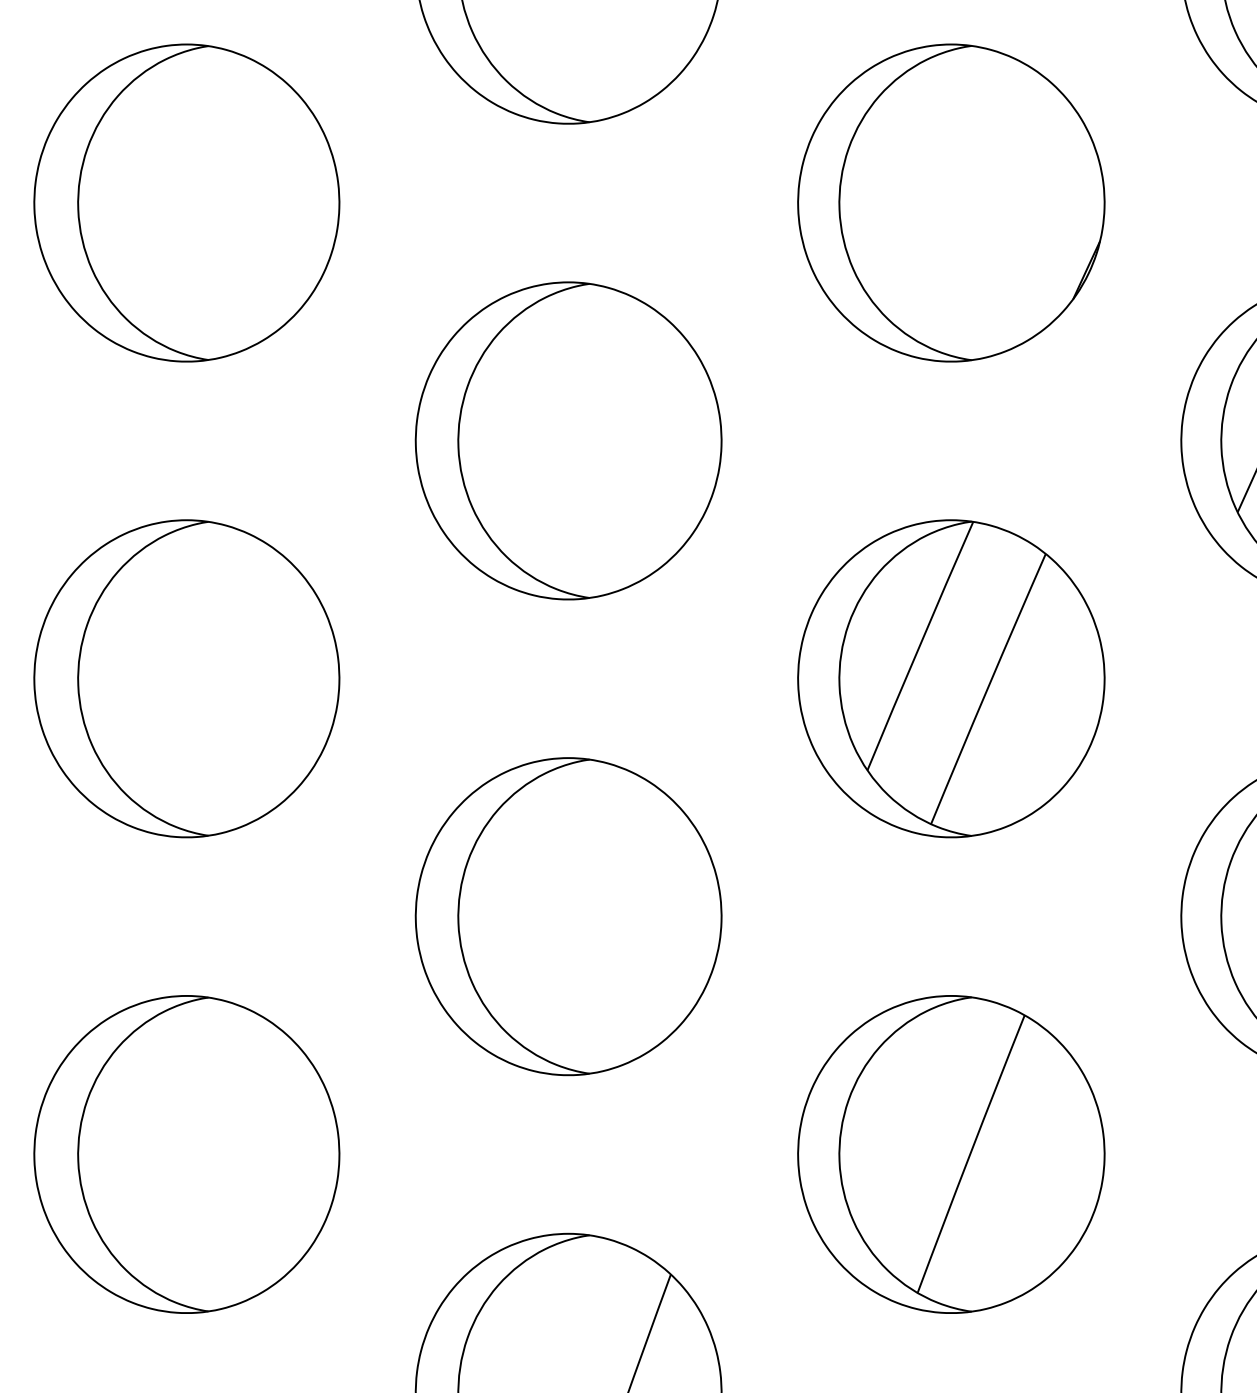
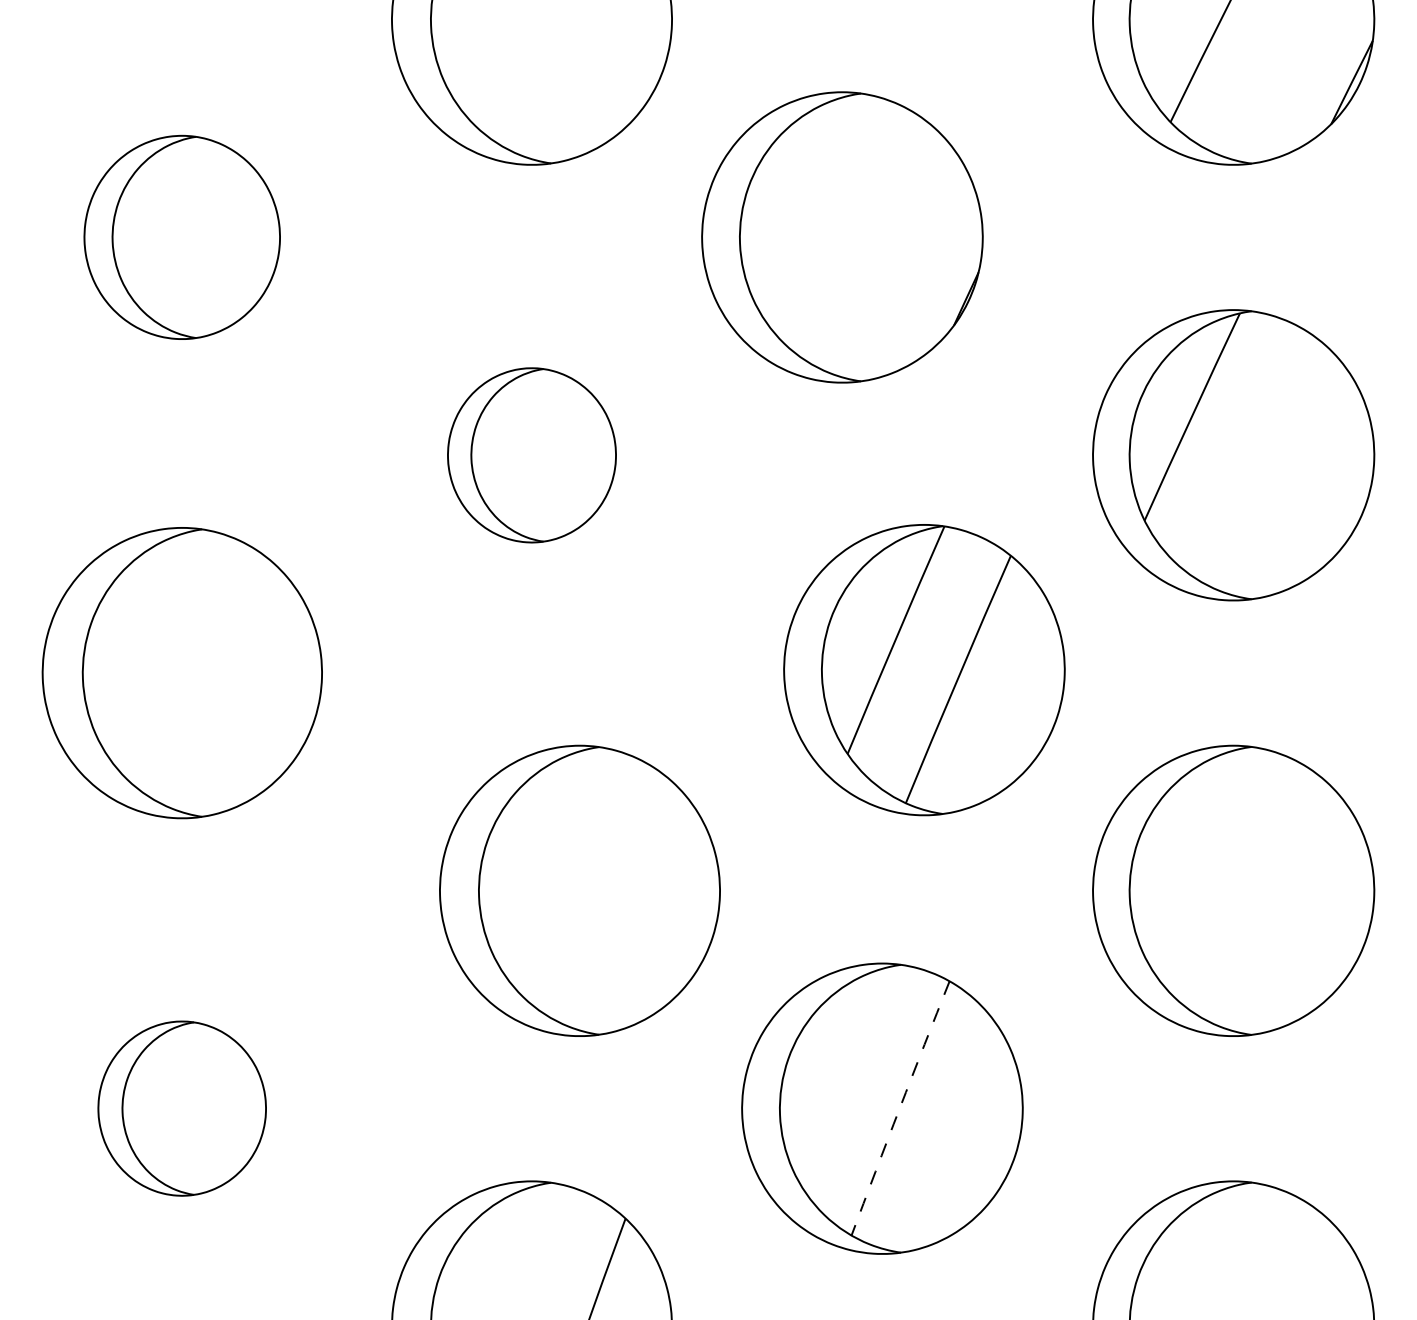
part: (185, 203) -> (181, 237), size x0.7
part: (951, 203) -> (842, 237), moved
part: (568, 441) -> (531, 455), size x0.6
part: (951, 679) -> (924, 670), moved
part: (568, 916) -> (579, 890), moved
part: (185, 1154) -> (181, 1108), size x0.6
arc: (969, 1154) -> (899, 1108), solid -> dashed

